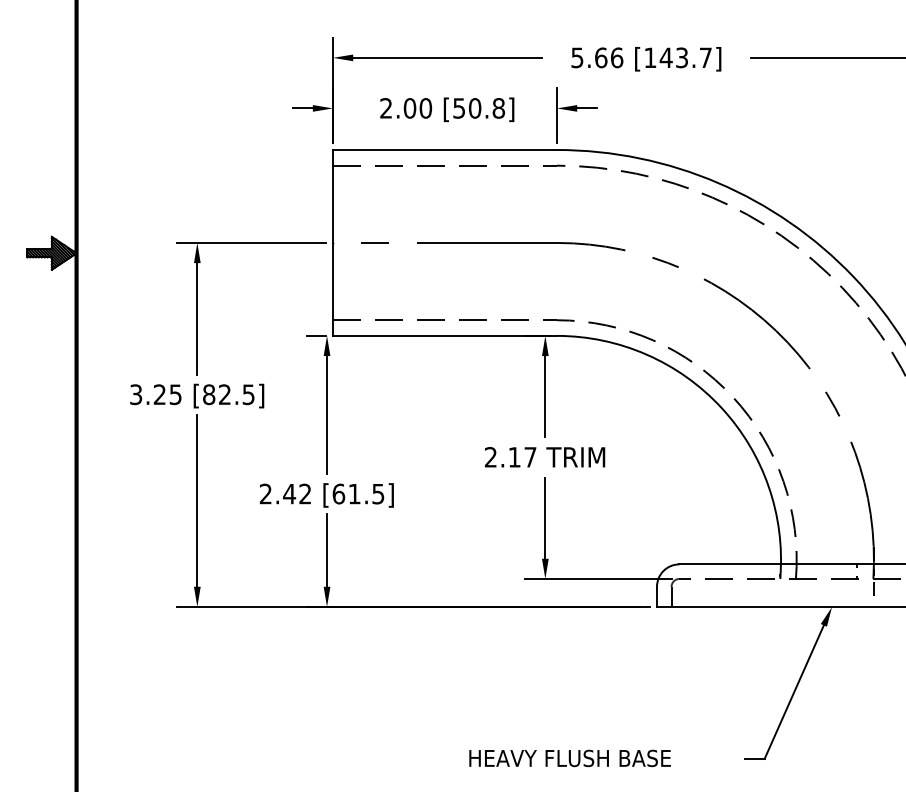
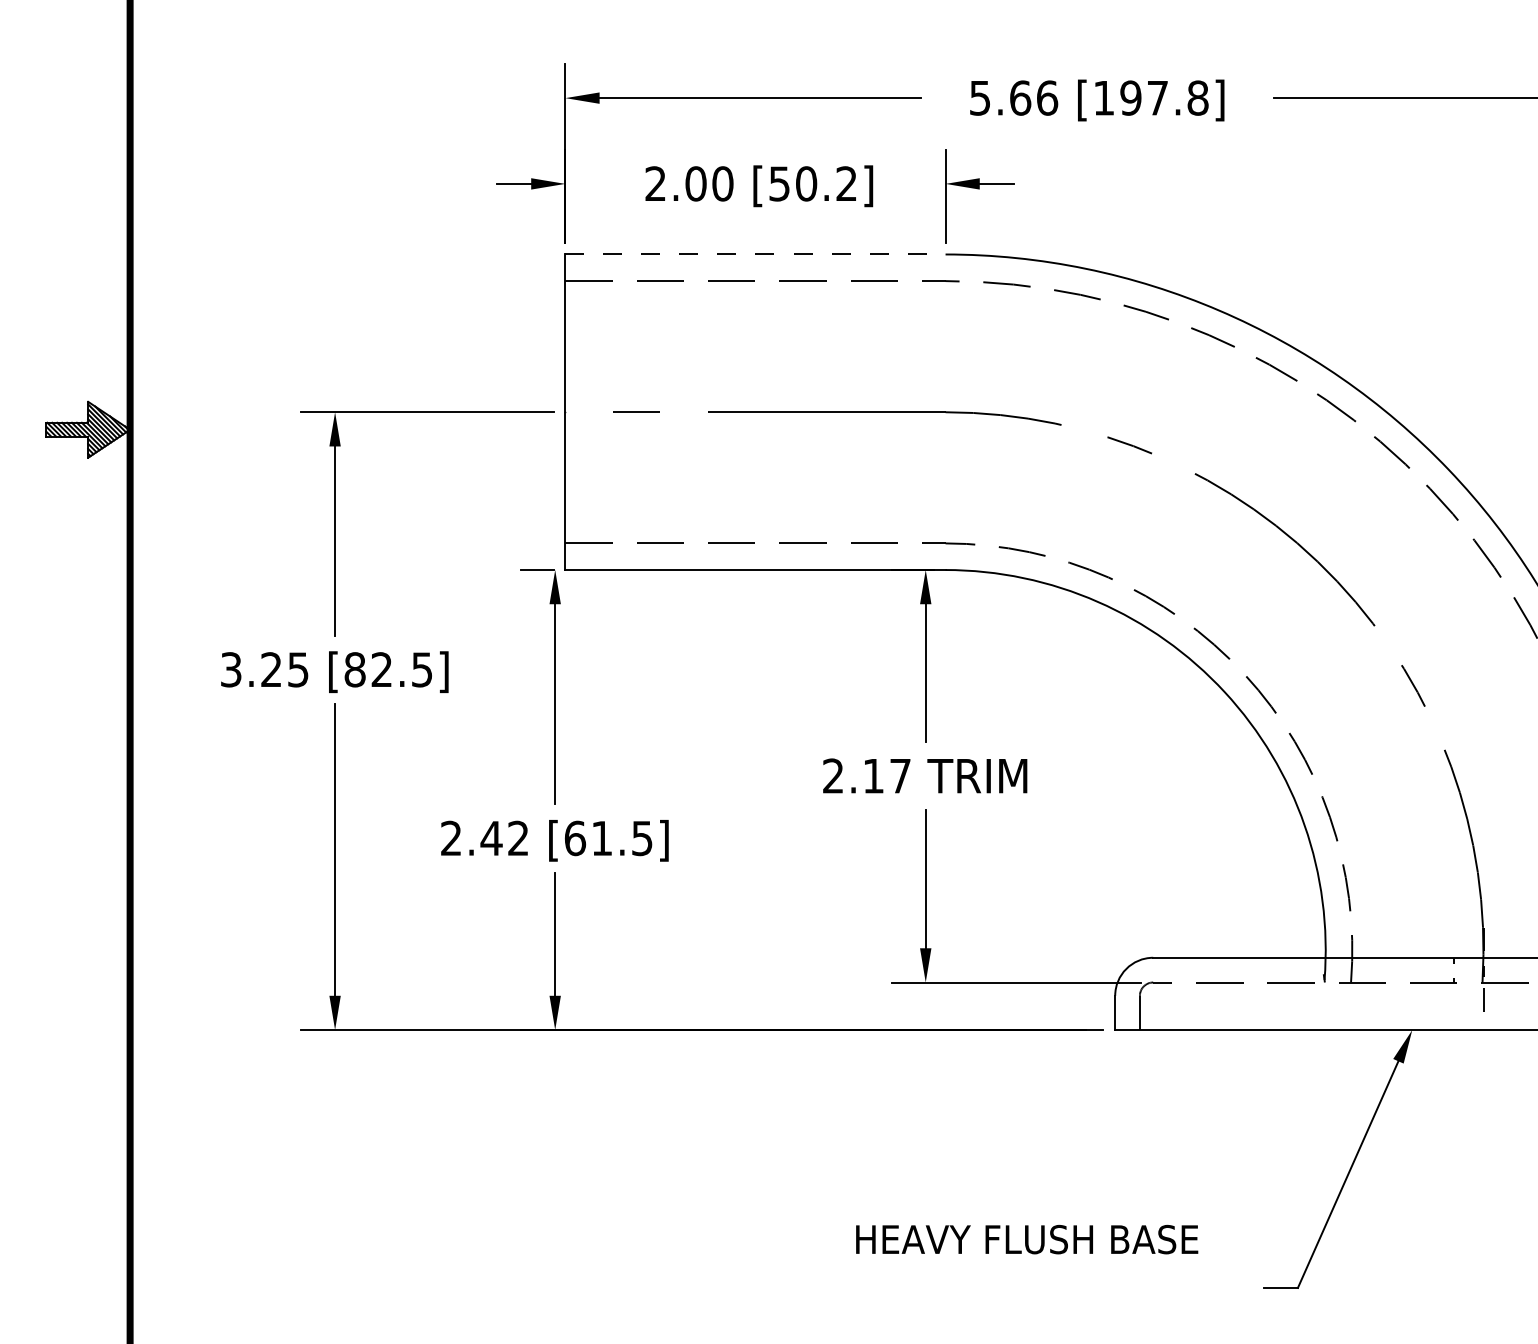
text: (685, 57) -> (1163, 97), [143.7] -> [197.8]
text: (498, 108) -> (846, 184), [50.8] -> [50.2]
line: (445, 150) -> (756, 255), solid -> dashed
text: (569, 758) -> (1026, 1239), moved

